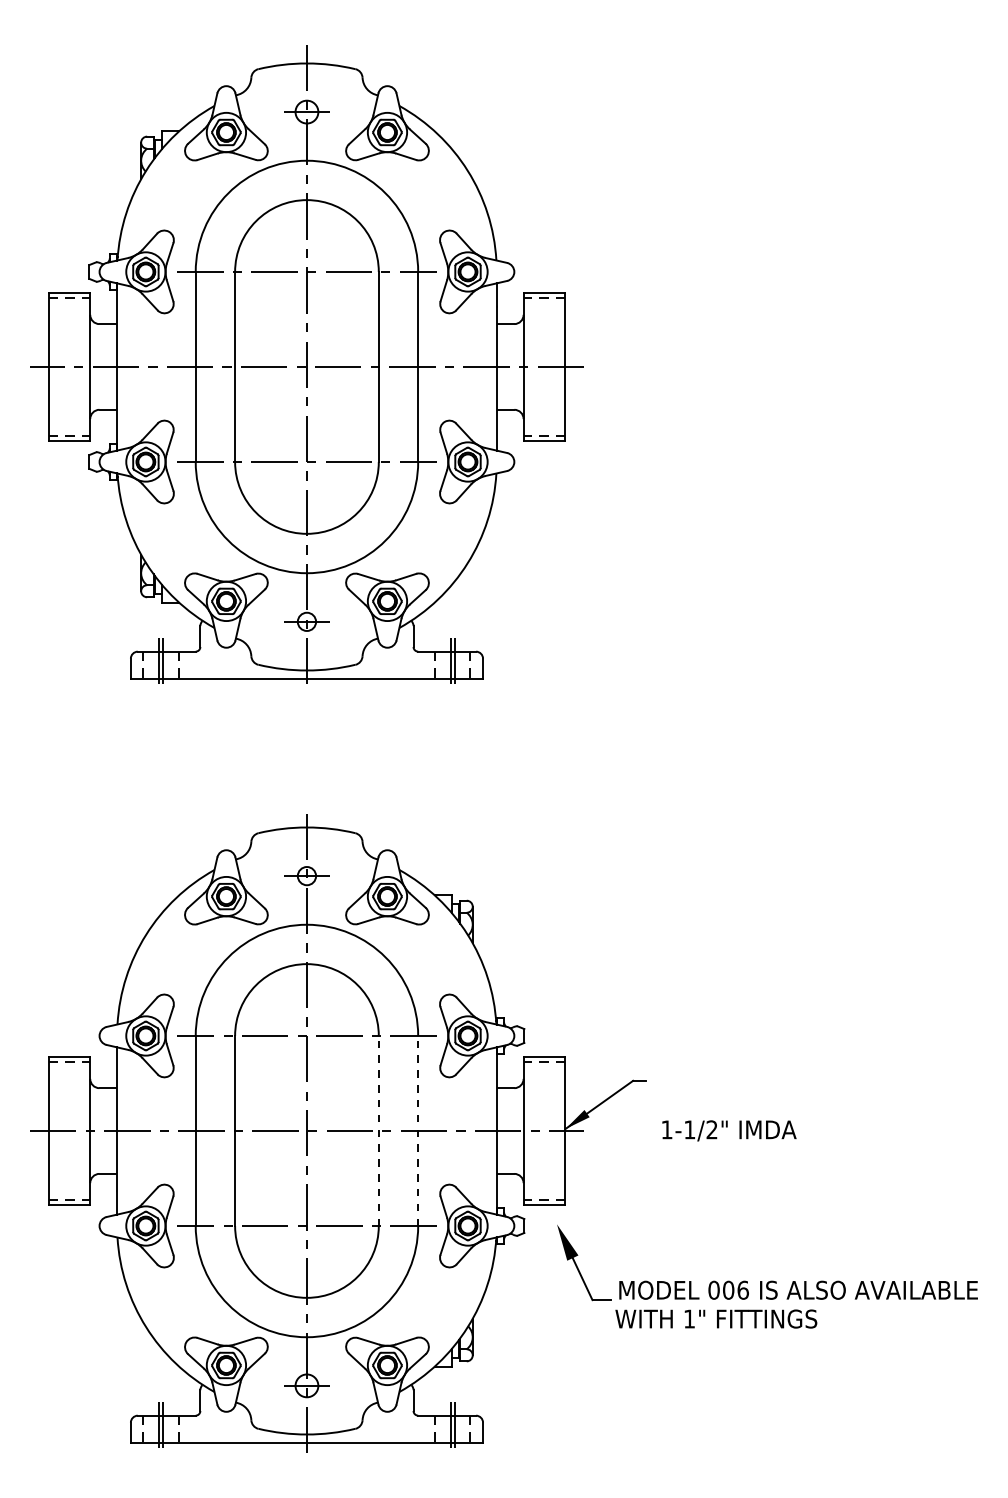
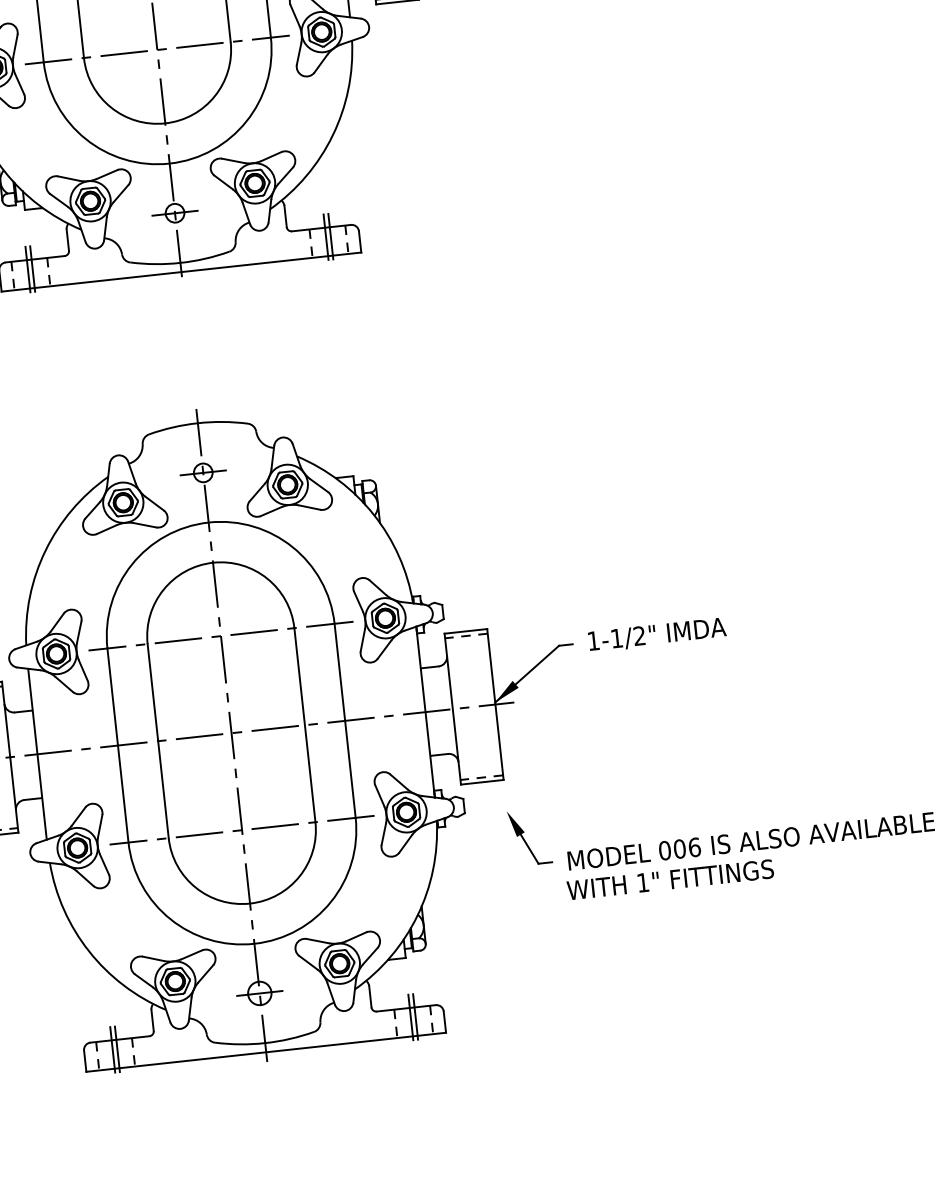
line: (378, 1130) -> (304, 724), dashed -> solid
line: (418, 1130) -> (345, 720), dashed -> solid
text: (729, 1130) -> (657, 634), moved
part: (584, 1263) -> (529, 837), size x0.71

